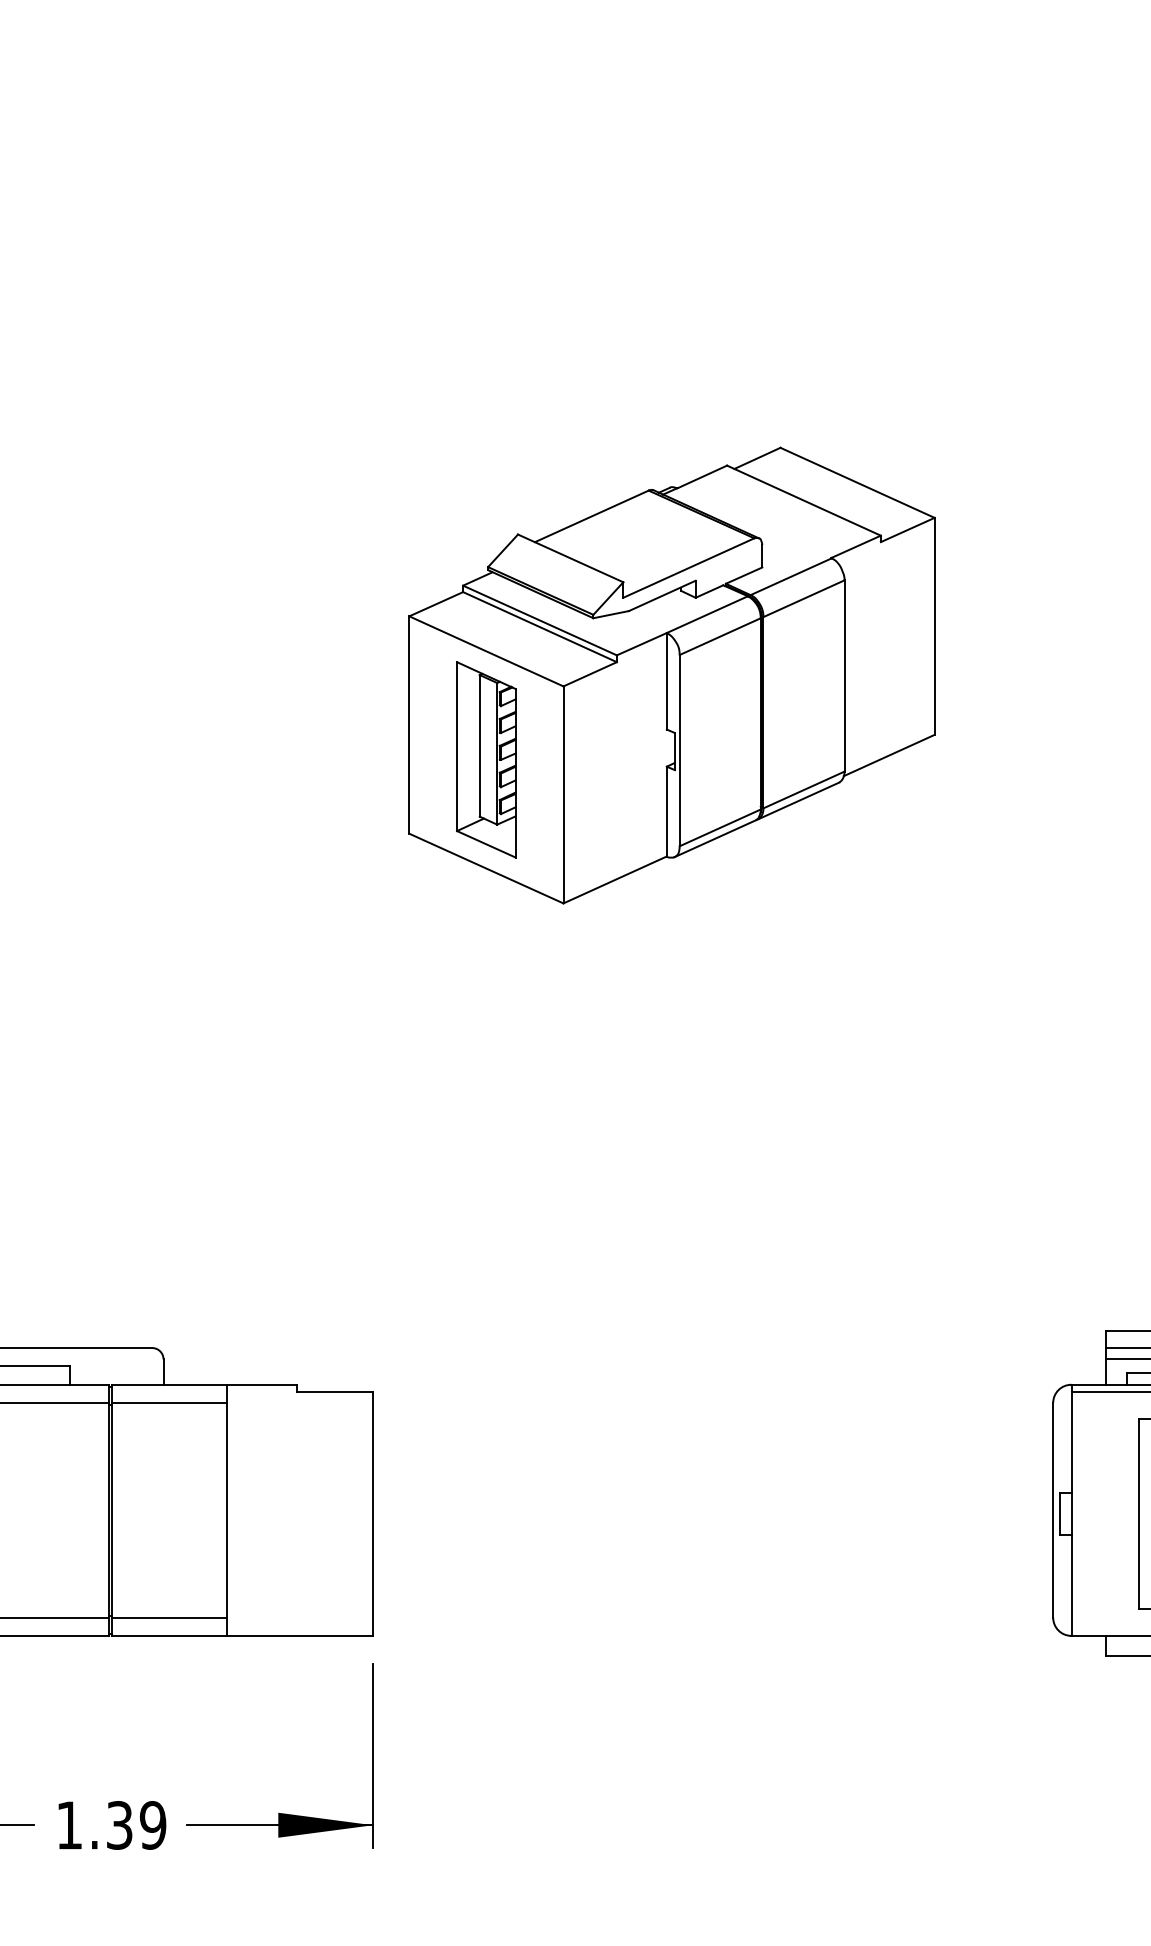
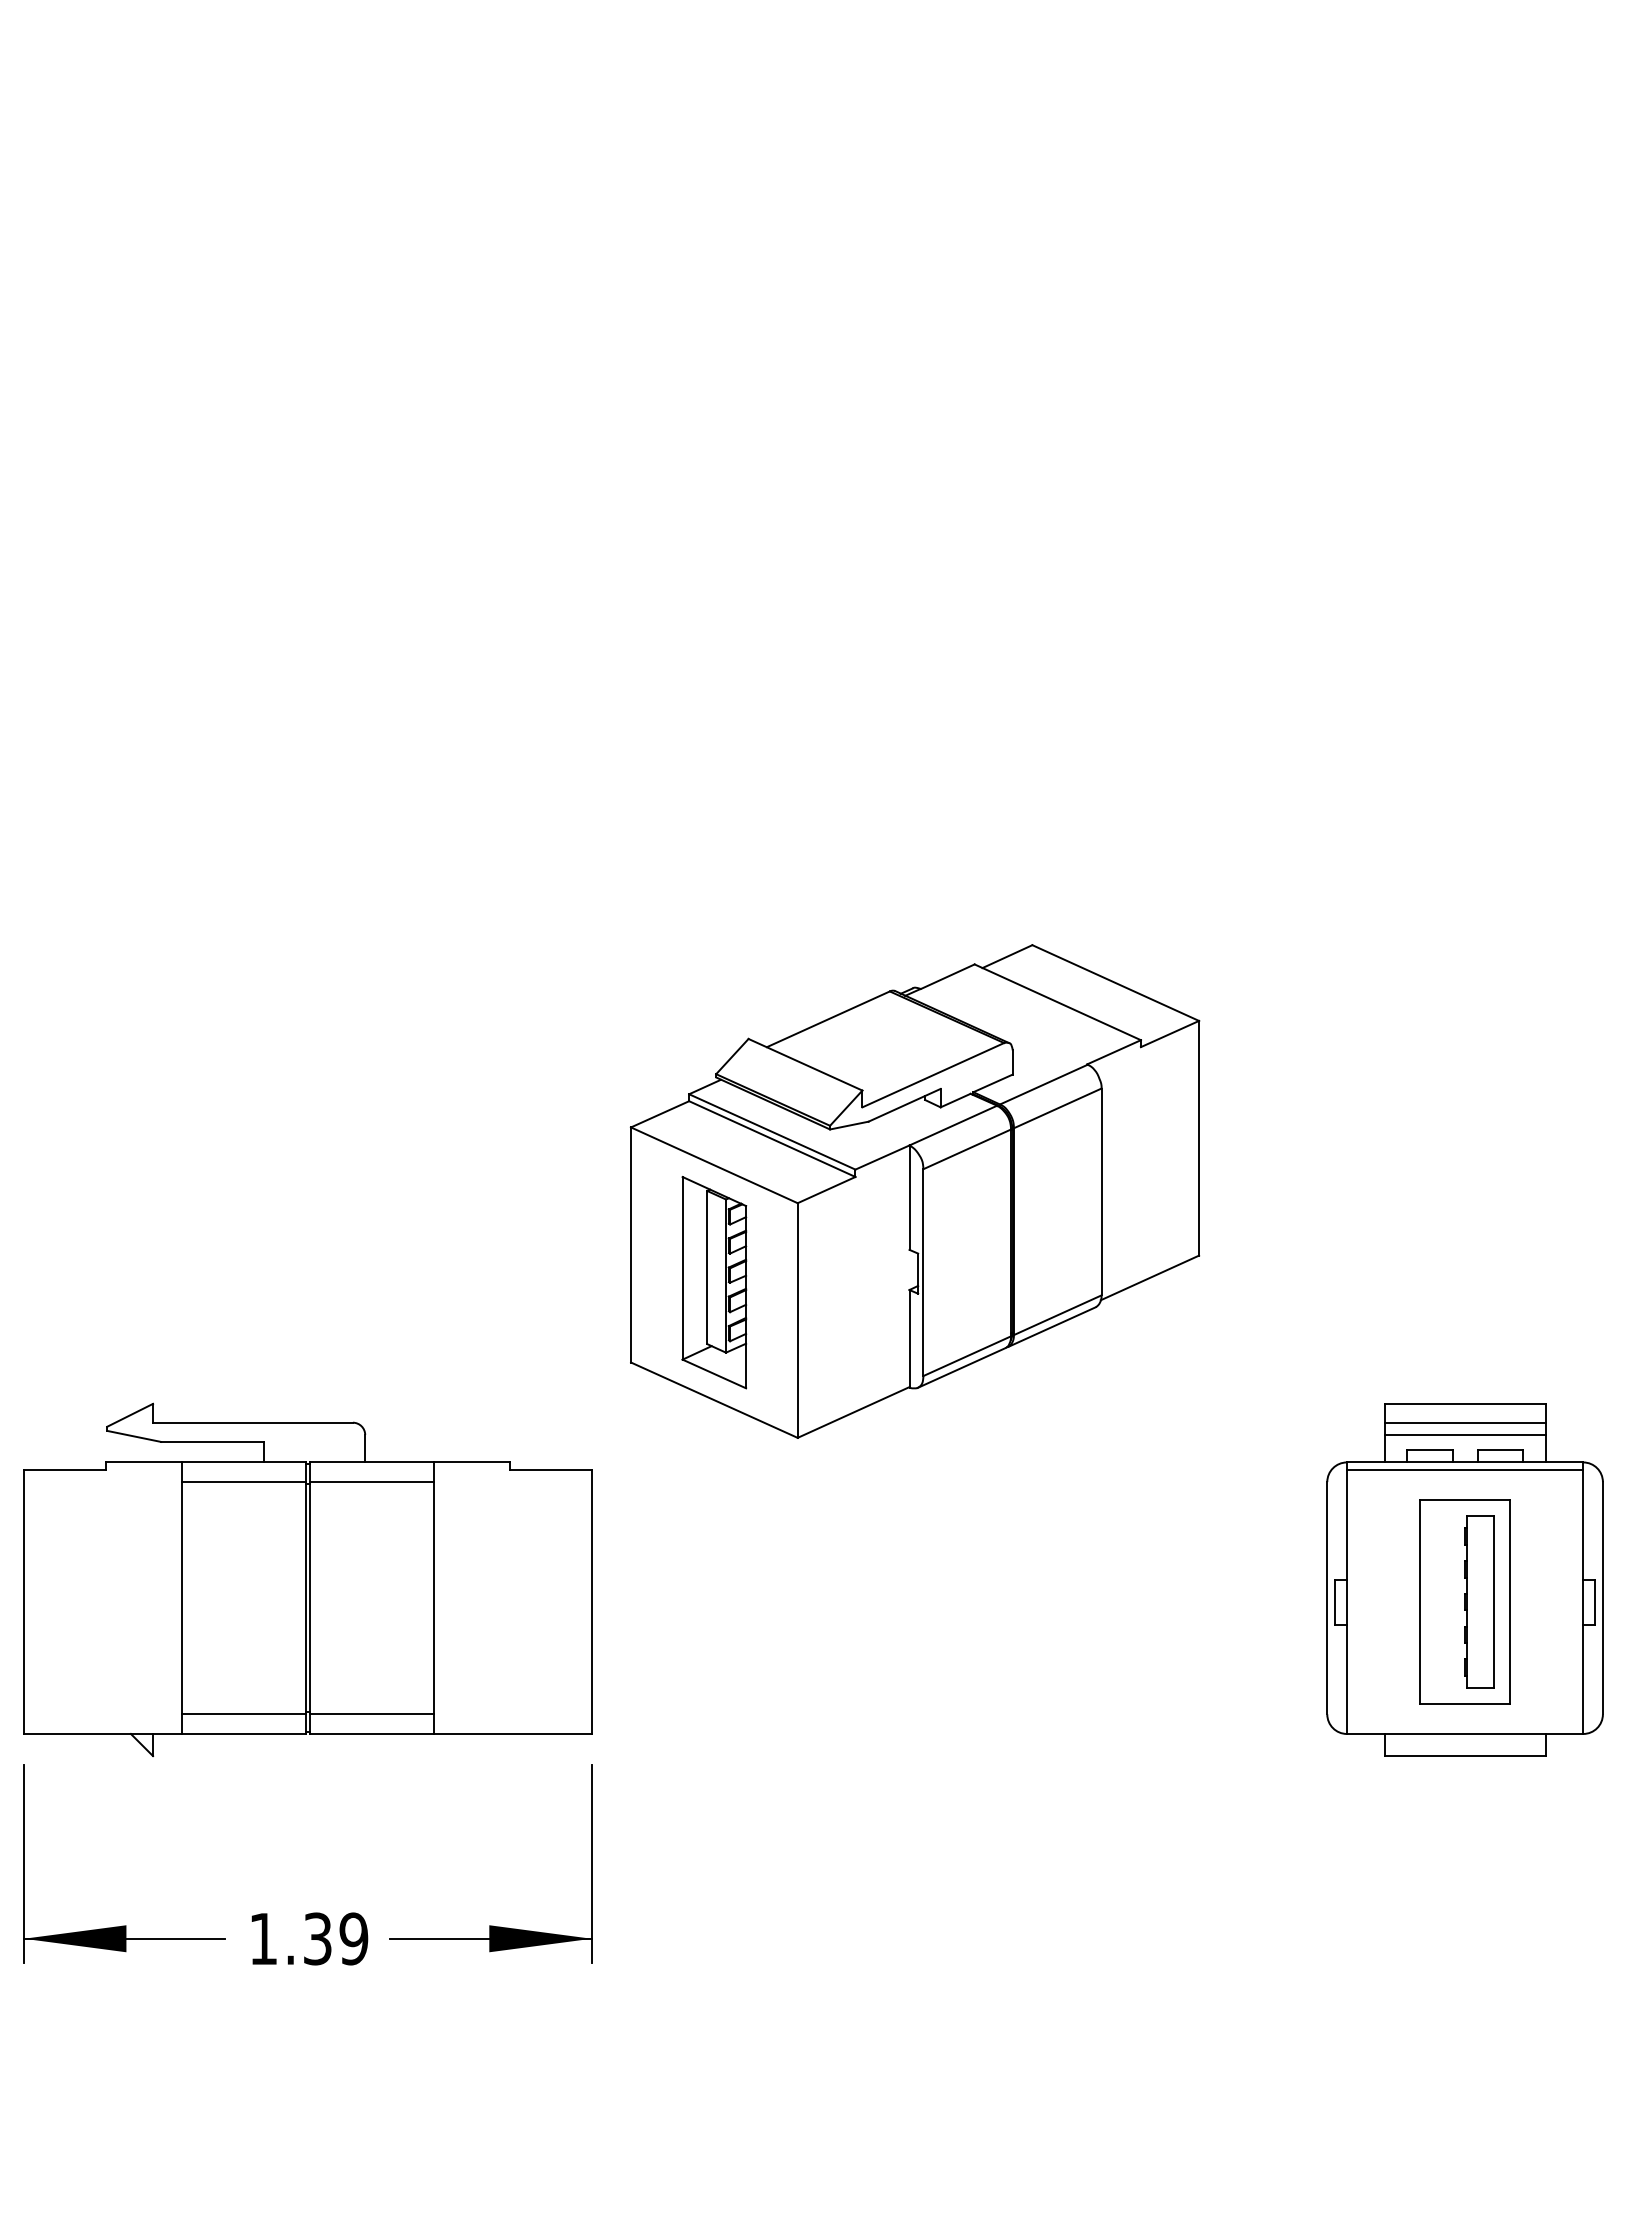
part: (671, 675) -> (914, 1191), moved

